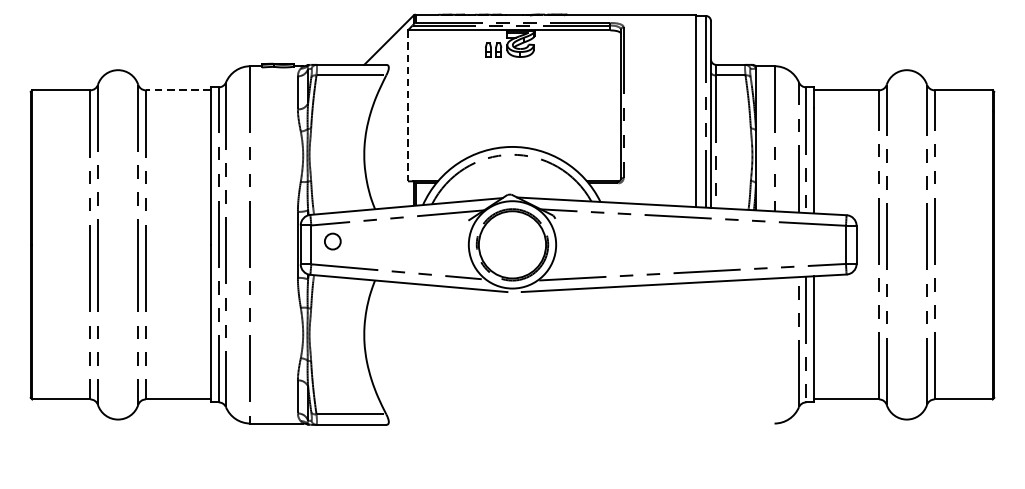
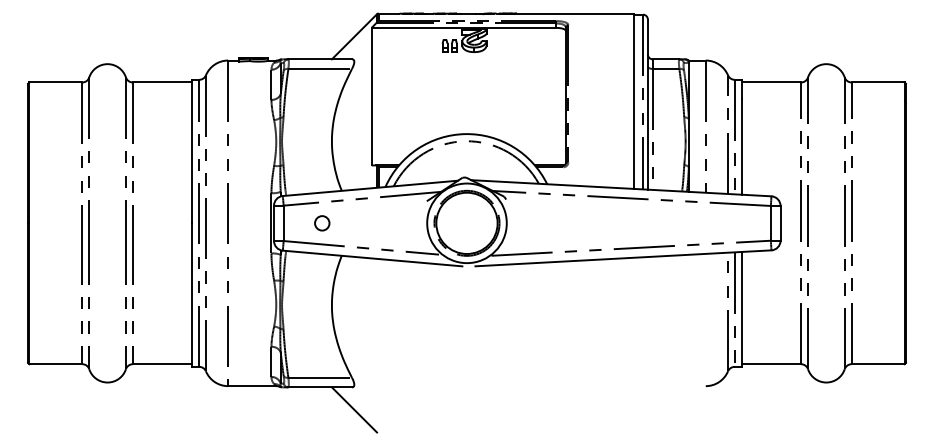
line: (178, 90) -> (162, 82), dashed -> solid
line: (407, 105) -> (371, 96), dashed -> solid
circle: (333, 241) -> (322, 223), moved
line: (389, 449) -> (354, 409), added

